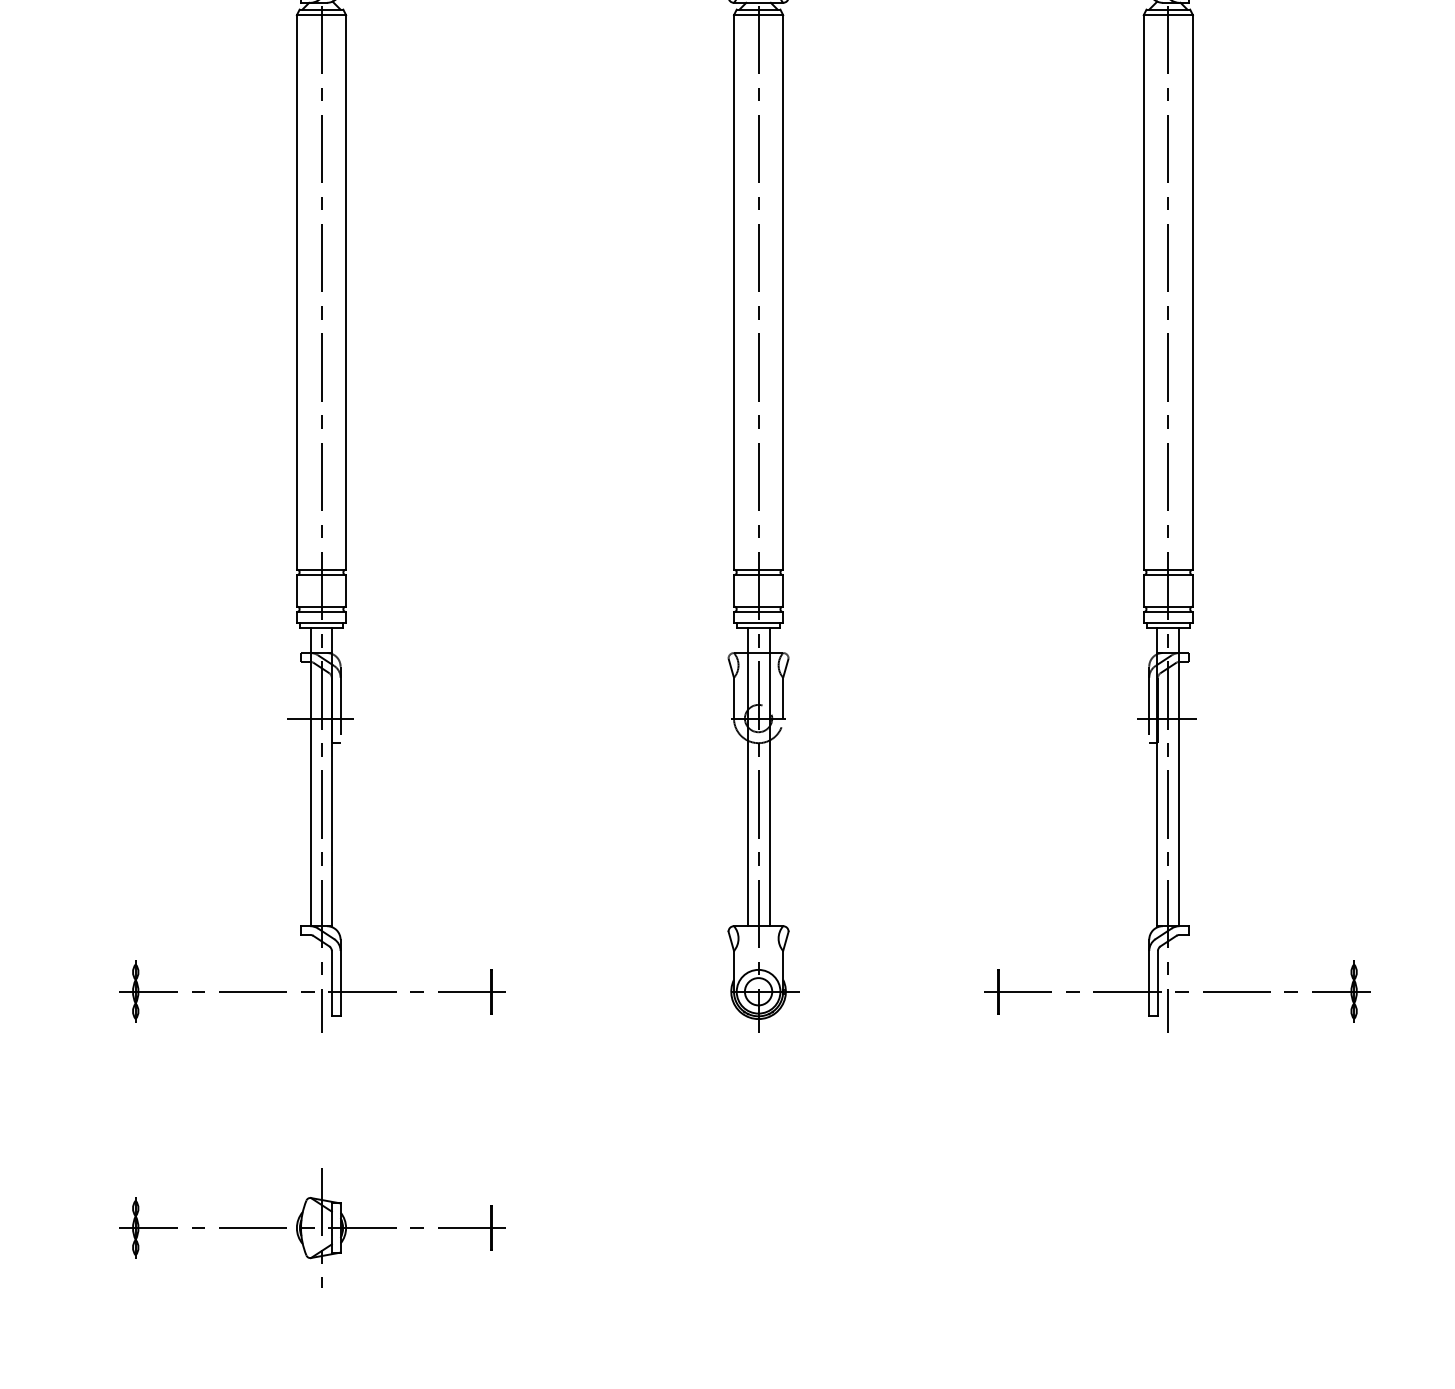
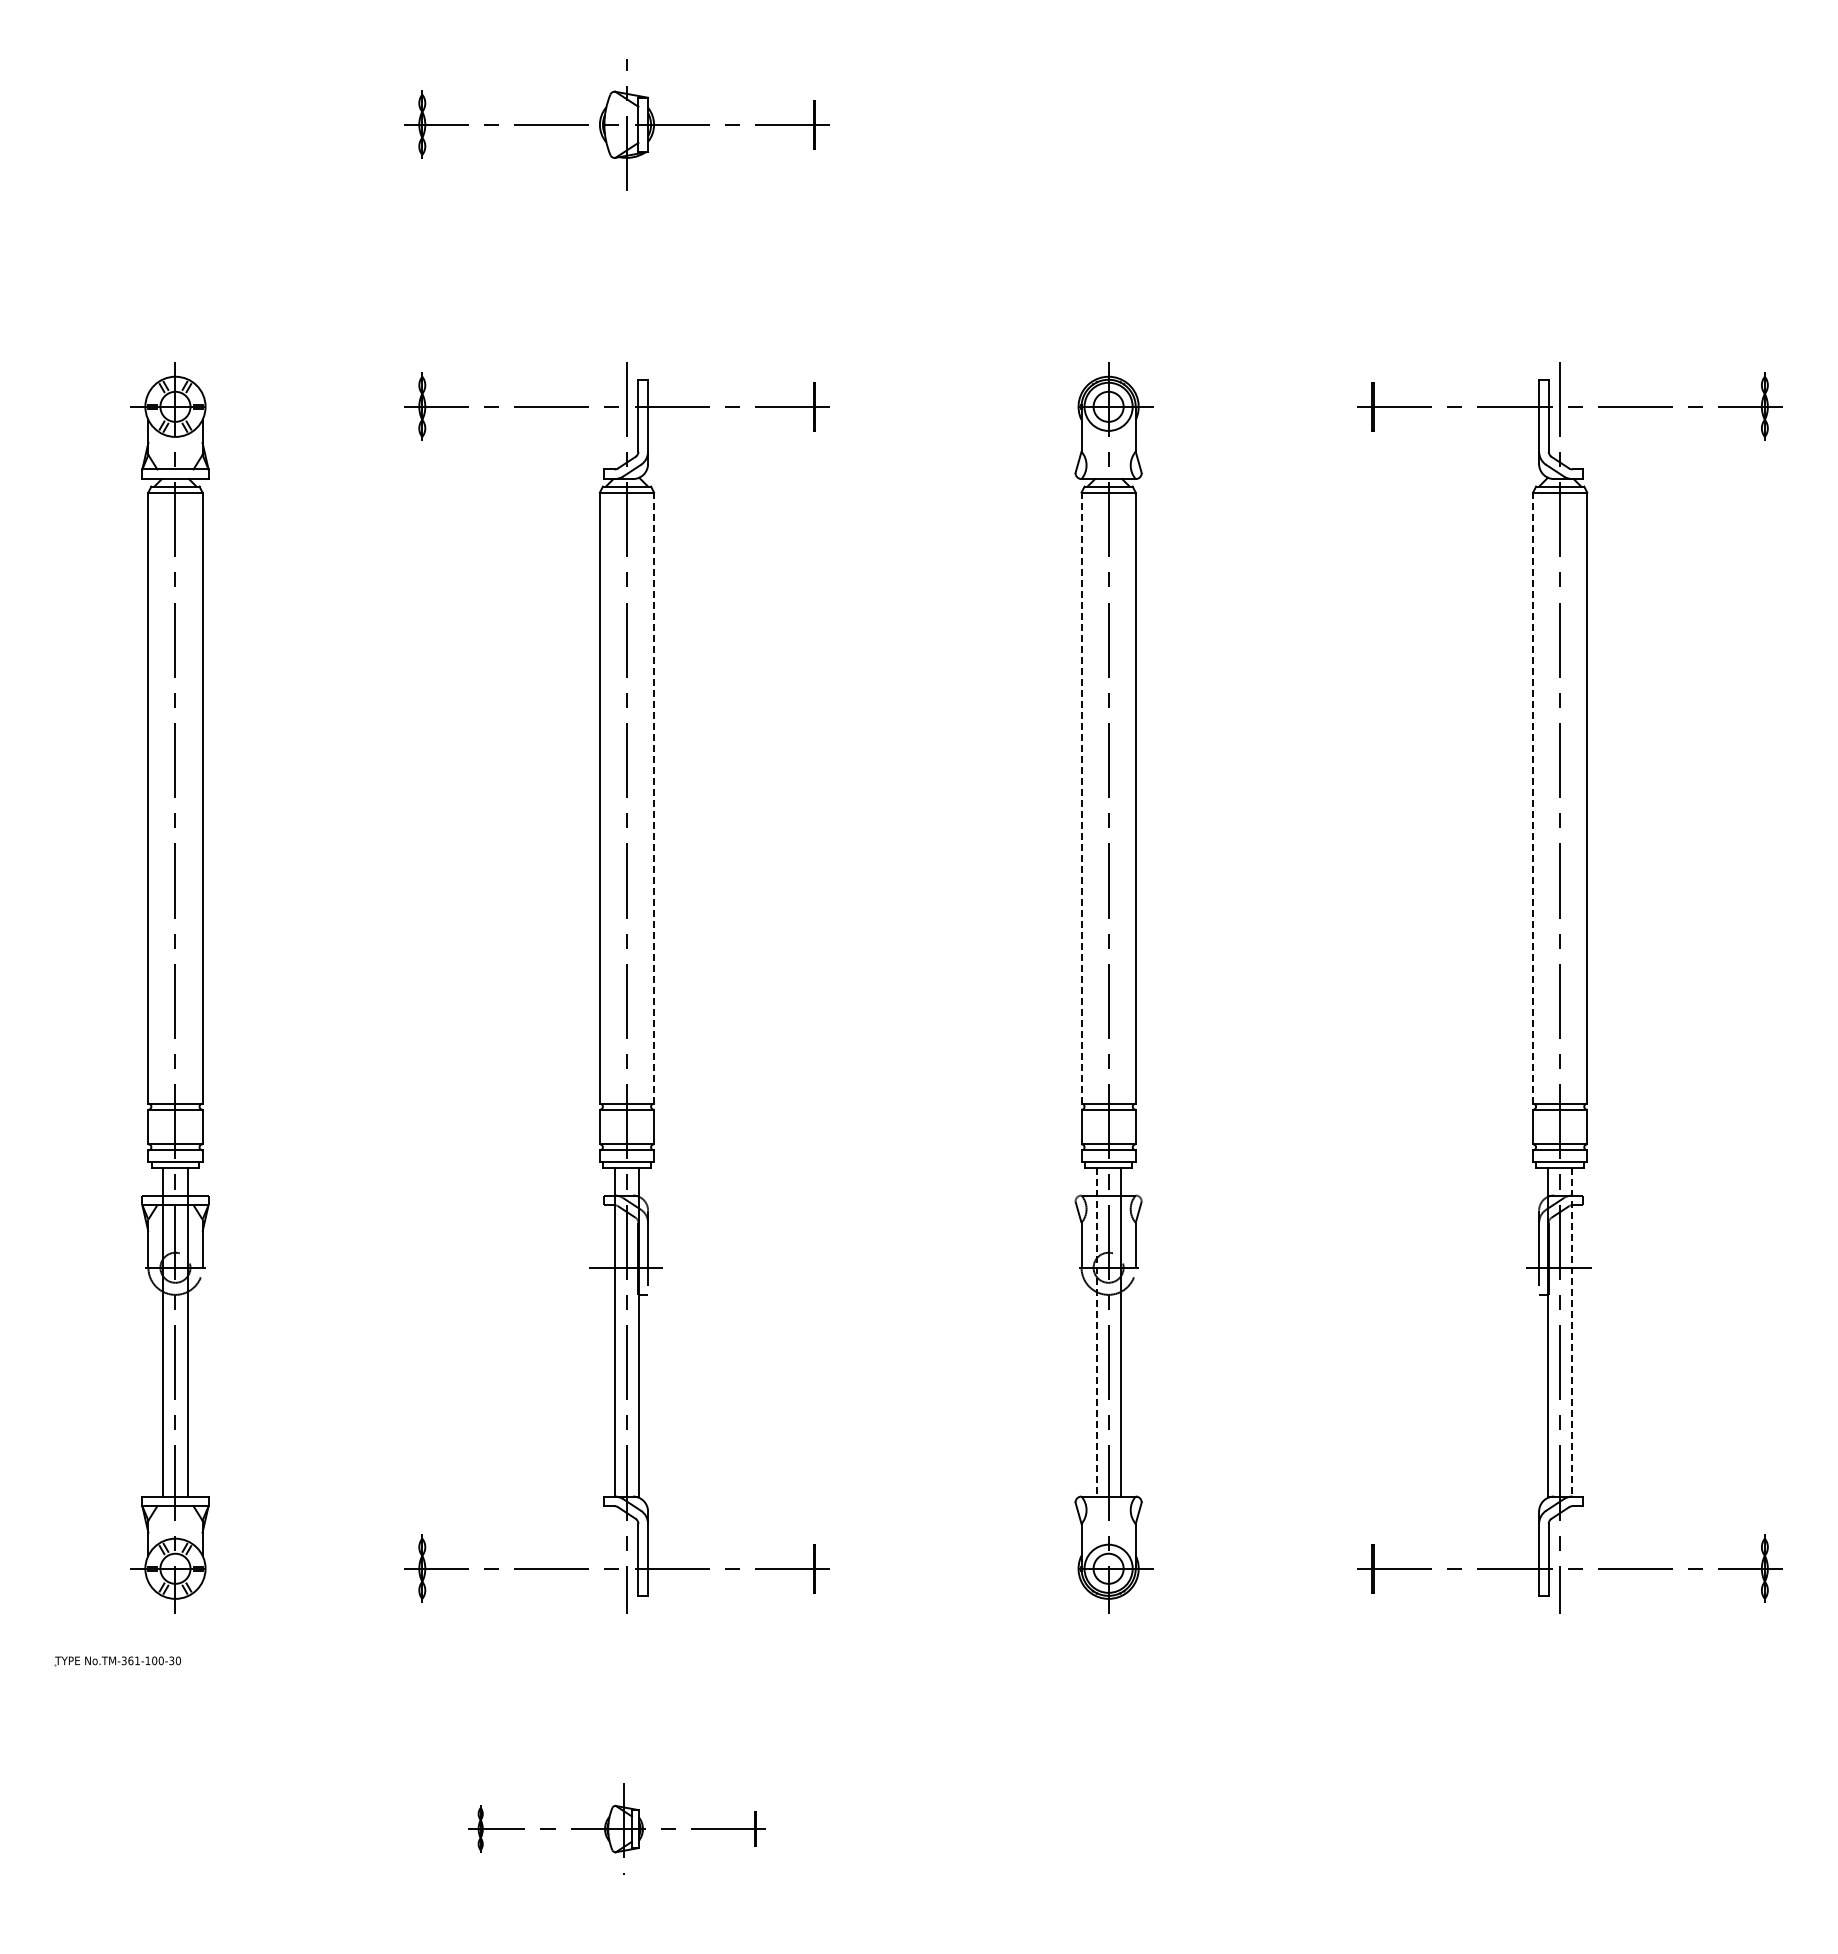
line: (346, 292) -> (654, 798), solid -> dashed
line: (733, 292) -> (1081, 798), solid -> dashed
line: (1144, 292) -> (1533, 798), solid -> dashed
line: (747, 777) -> (1096, 1332), solid -> dashed
line: (1179, 777) -> (1572, 1332), solid -> dashed
part: (311, 1227) -> (616, 1828), size x0.7

